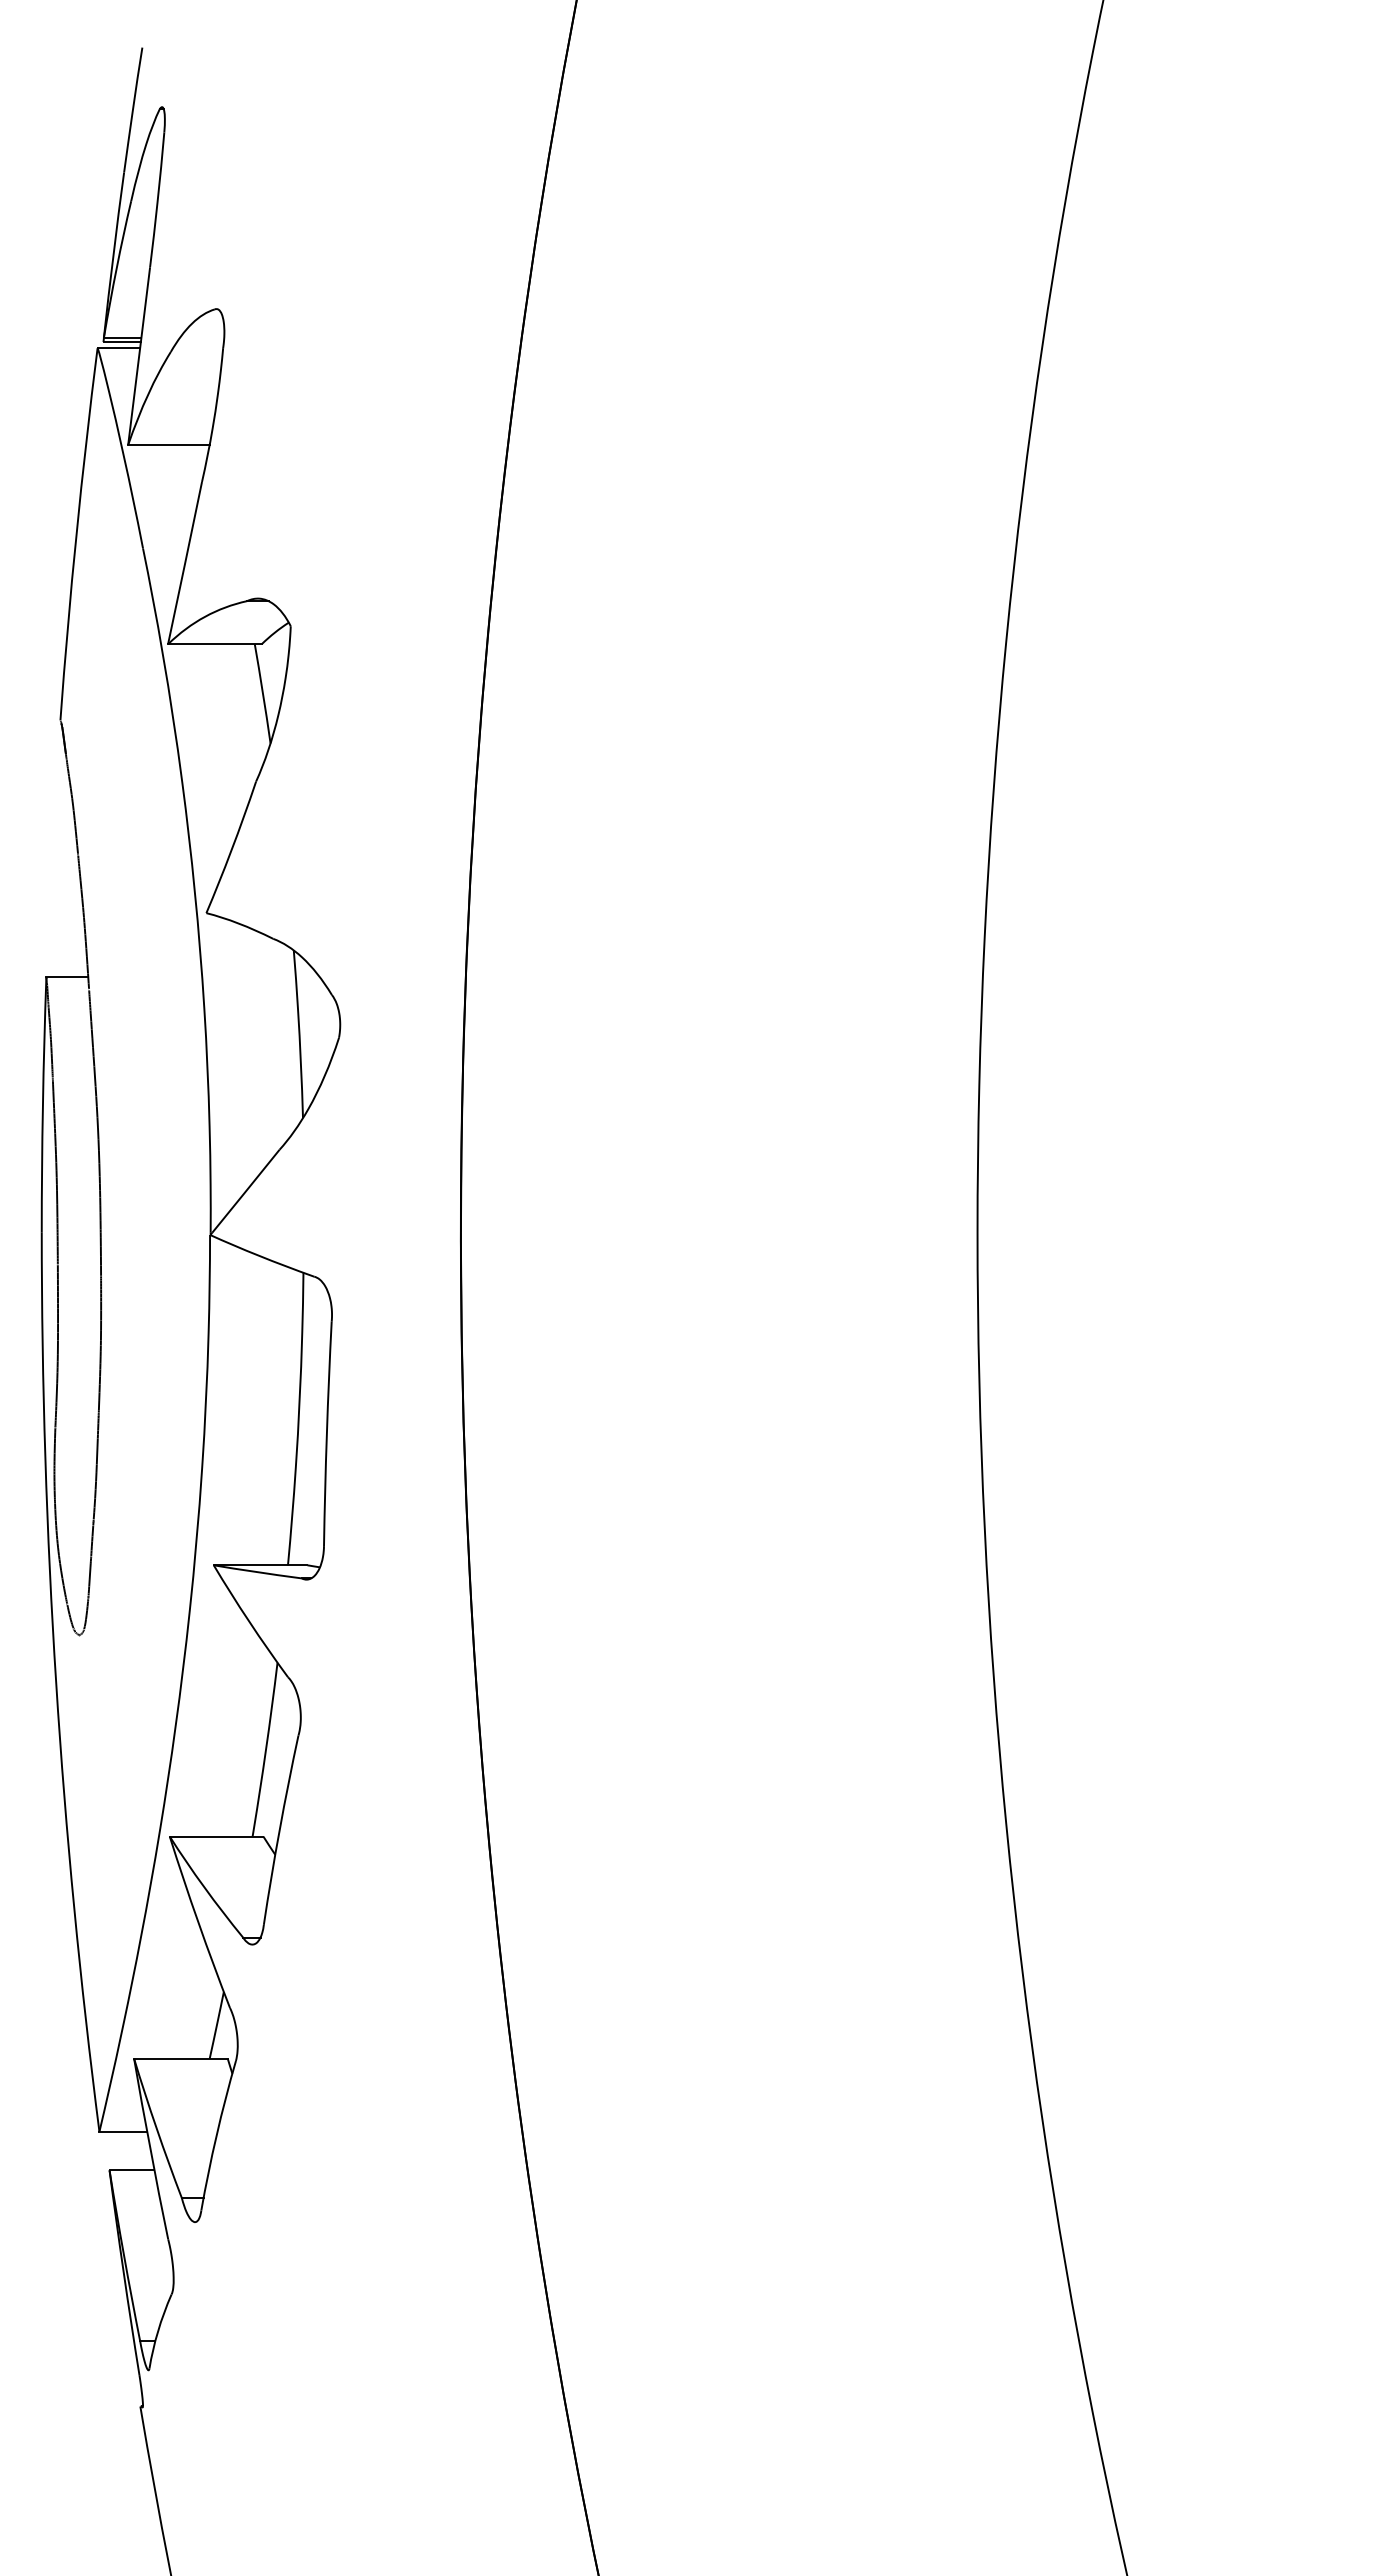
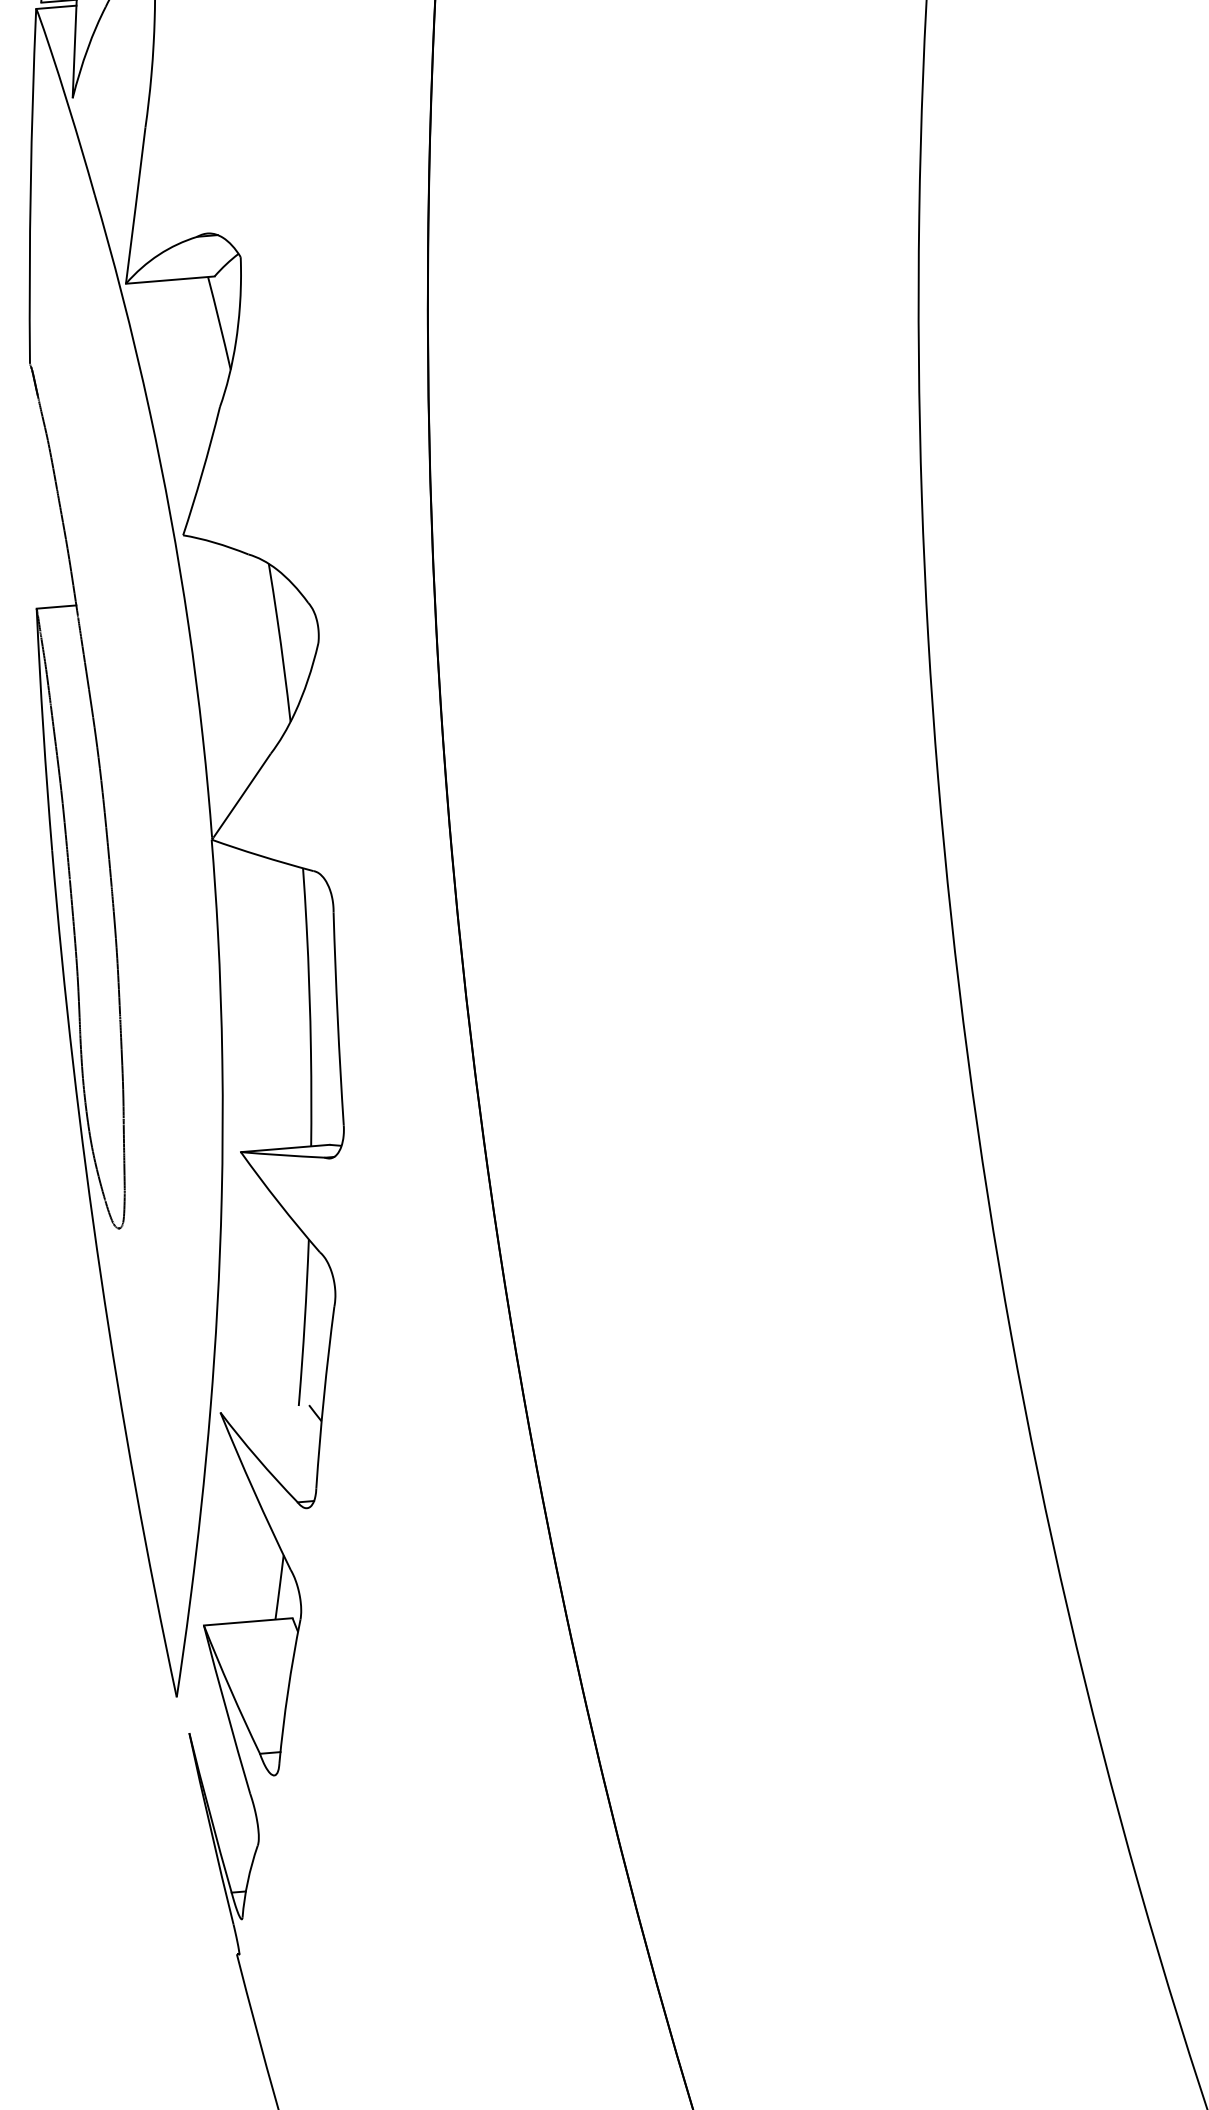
line: (168, 445) -> (110, 95), removed
line: (216, 1836) -> (264, 1408), removed
line: (123, 2131) -> (199, 1695), removed
line: (131, 2170) -> (210, 1731), removed

